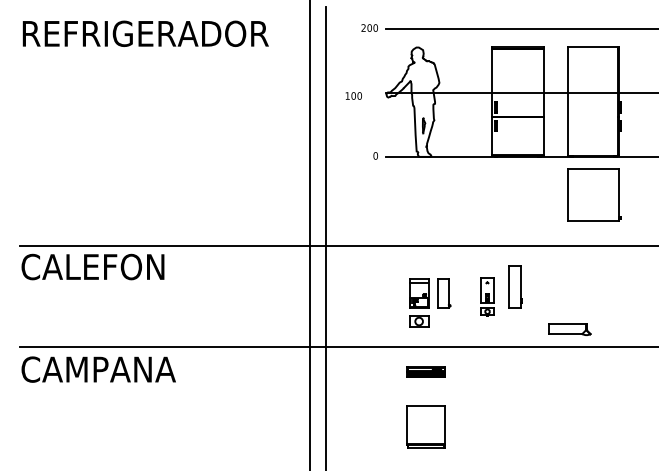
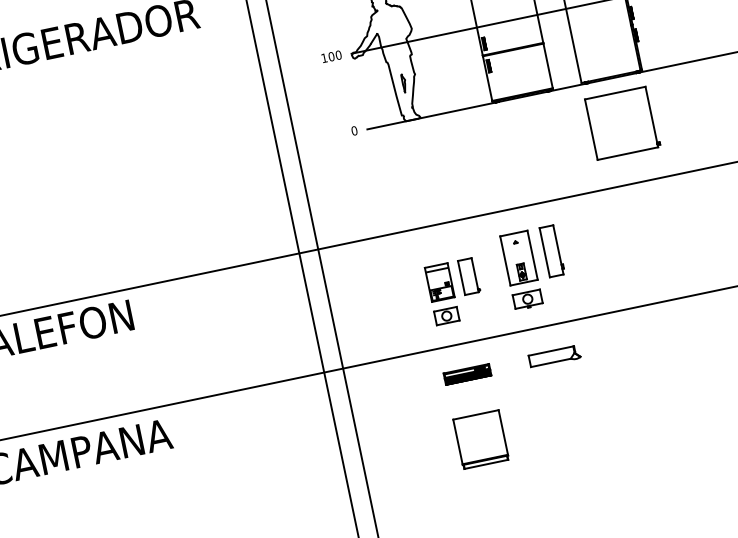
text: (353, 95) -> (331, 56), moved
part: (487, 296) -> (521, 269), size x1.67
part: (569, 329) -> (554, 356), moved

